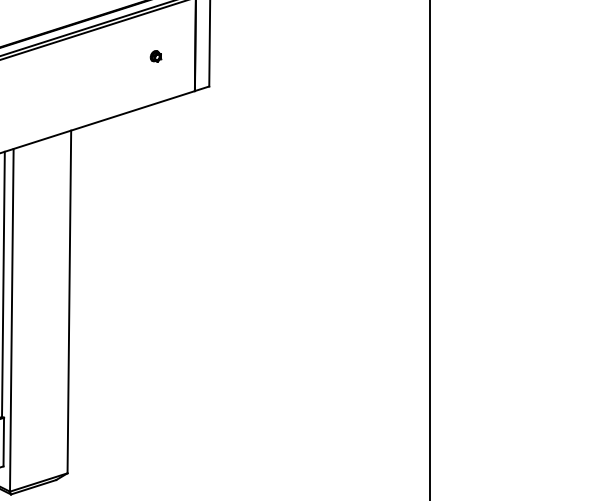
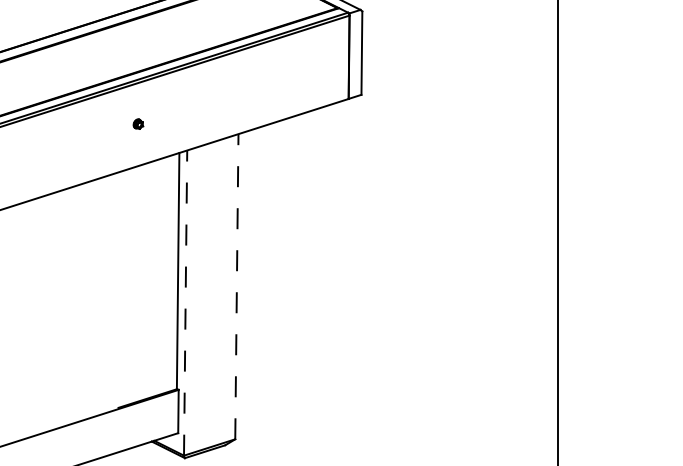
part: (155, 55) -> (313, 67), removed
line: (68, 301) -> (236, 286), solid -> dashed
line: (11, 320) -> (185, 303), solid -> dashed

